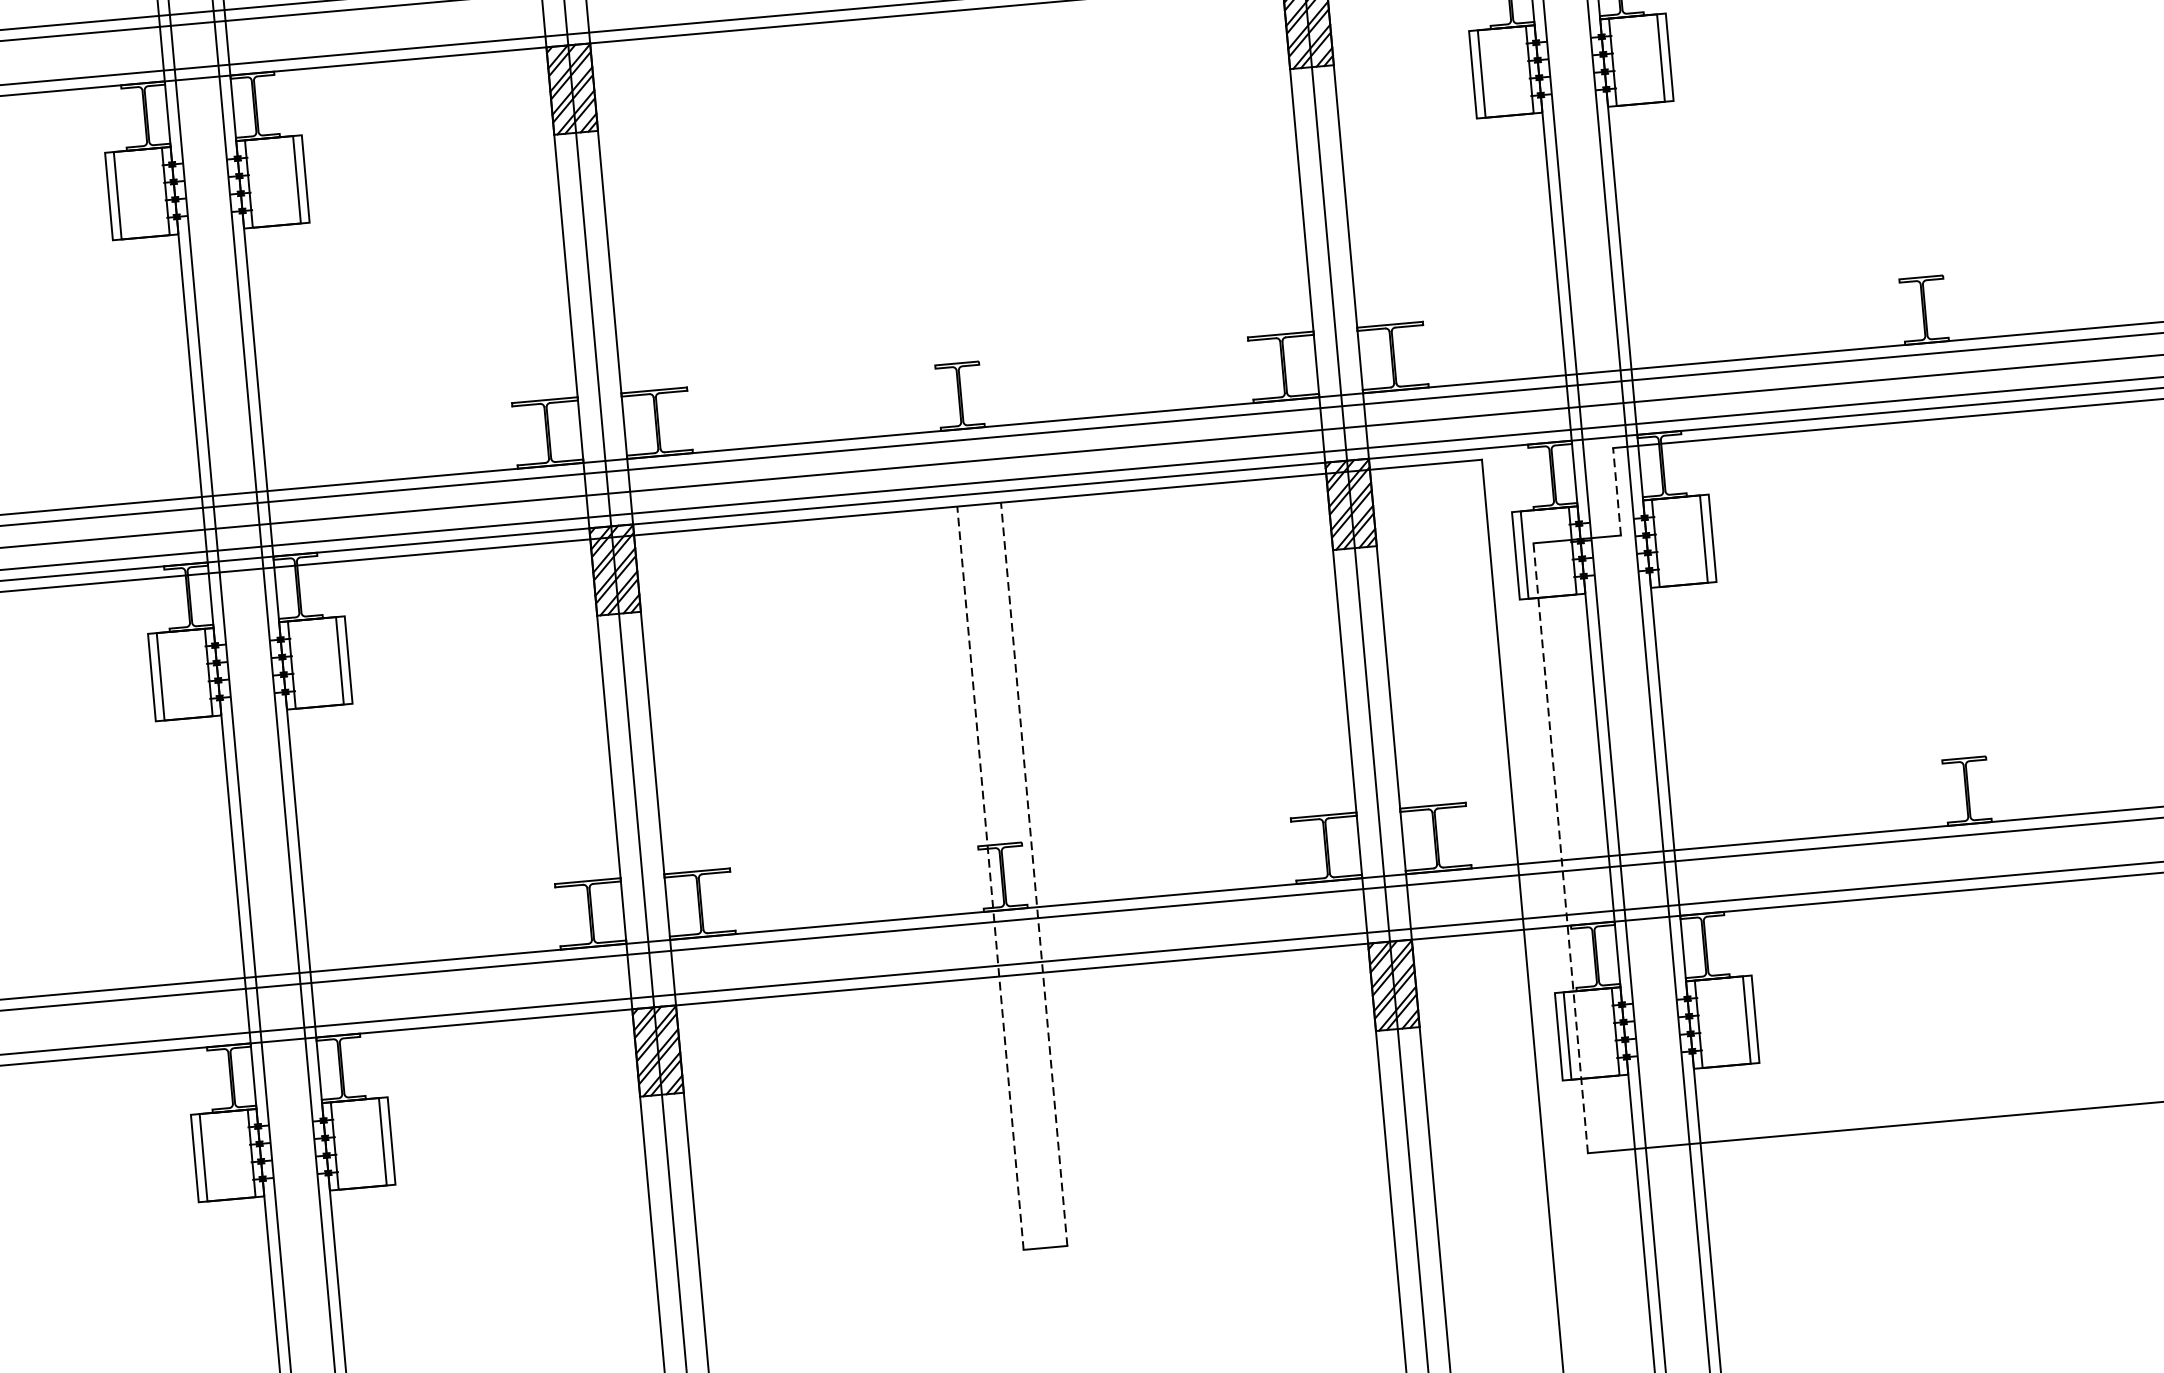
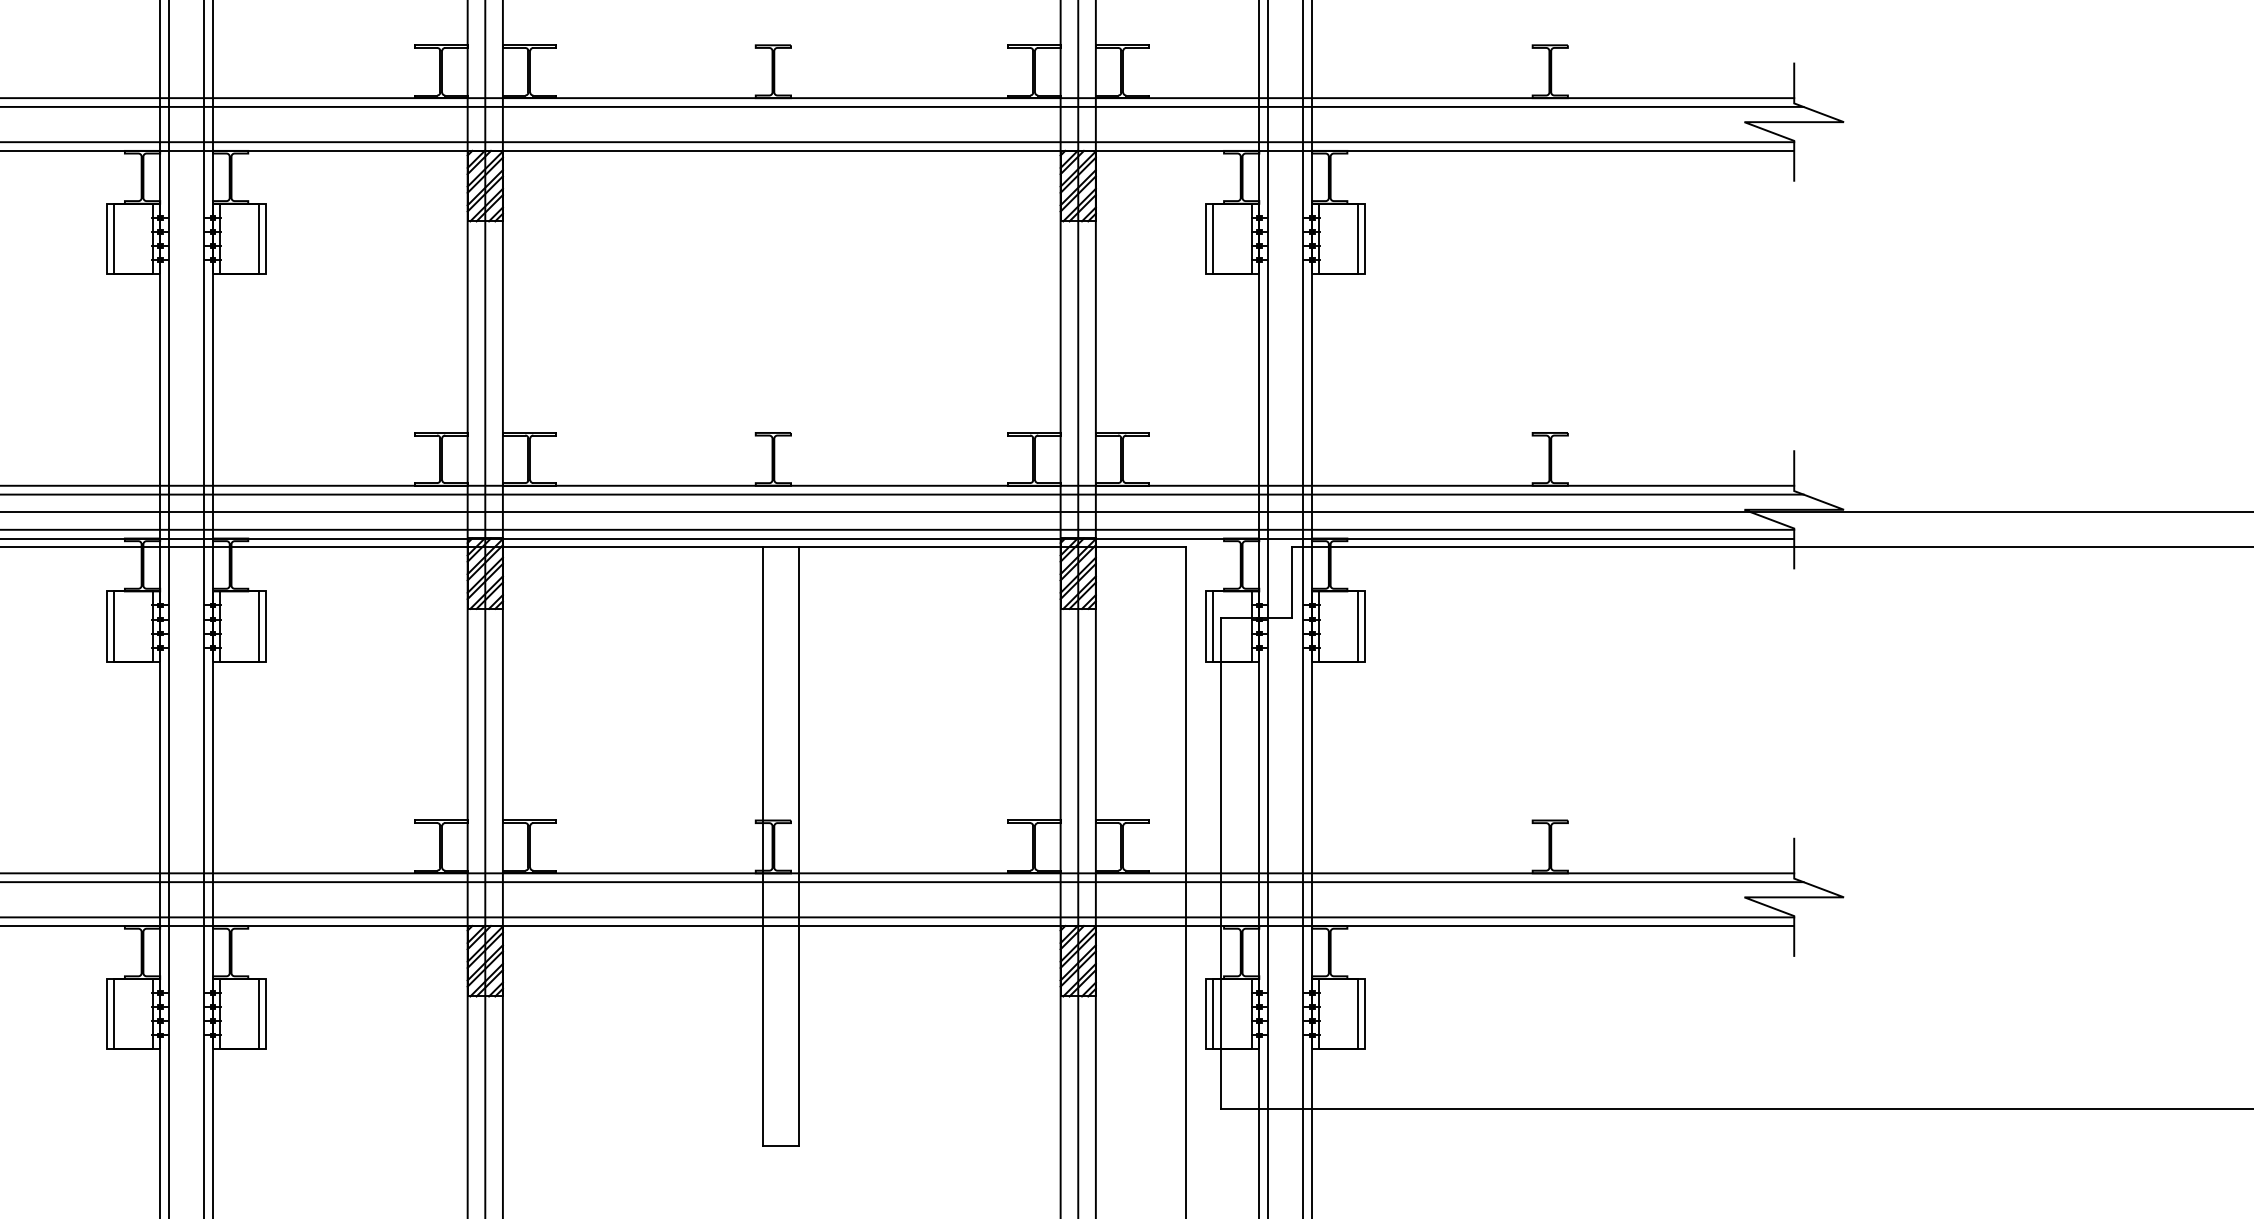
line: (1616, 491) -> (1291, 582), dashed -> solid
line: (1560, 848) -> (1221, 863), dashed -> solid
line: (1034, 873) -> (798, 846), dashed -> solid
line: (990, 877) -> (763, 846), dashed -> solid

